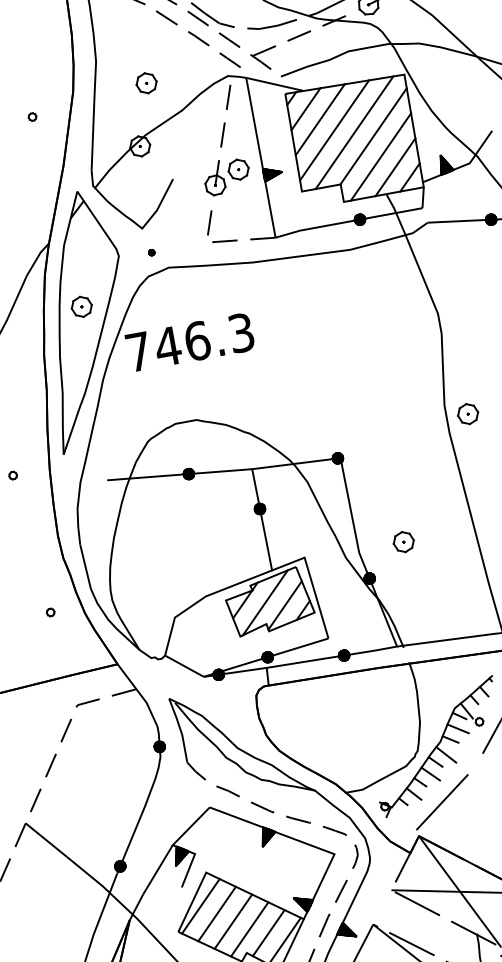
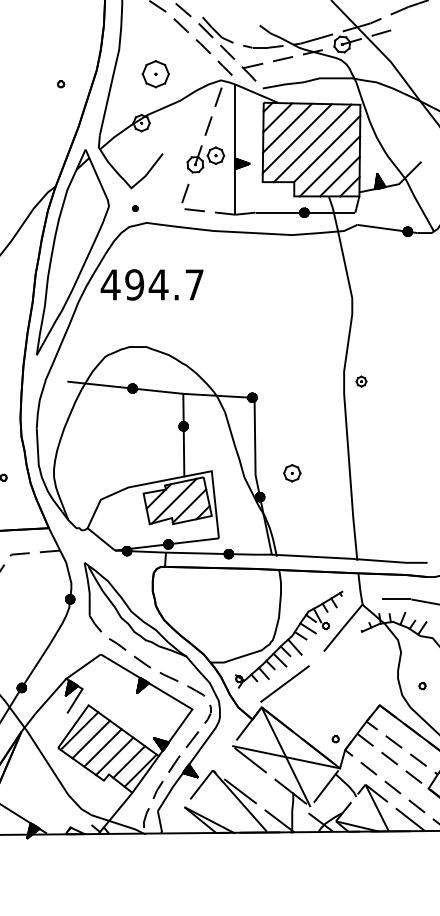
part: (146, 83) -> (155, 74), size x1.6
part: (81, 307) -> (72, 241), removed
text: (188, 342) -> (151, 284), 746.3 -> 494.7
part: (468, 413) -> (361, 381), size x0.6

